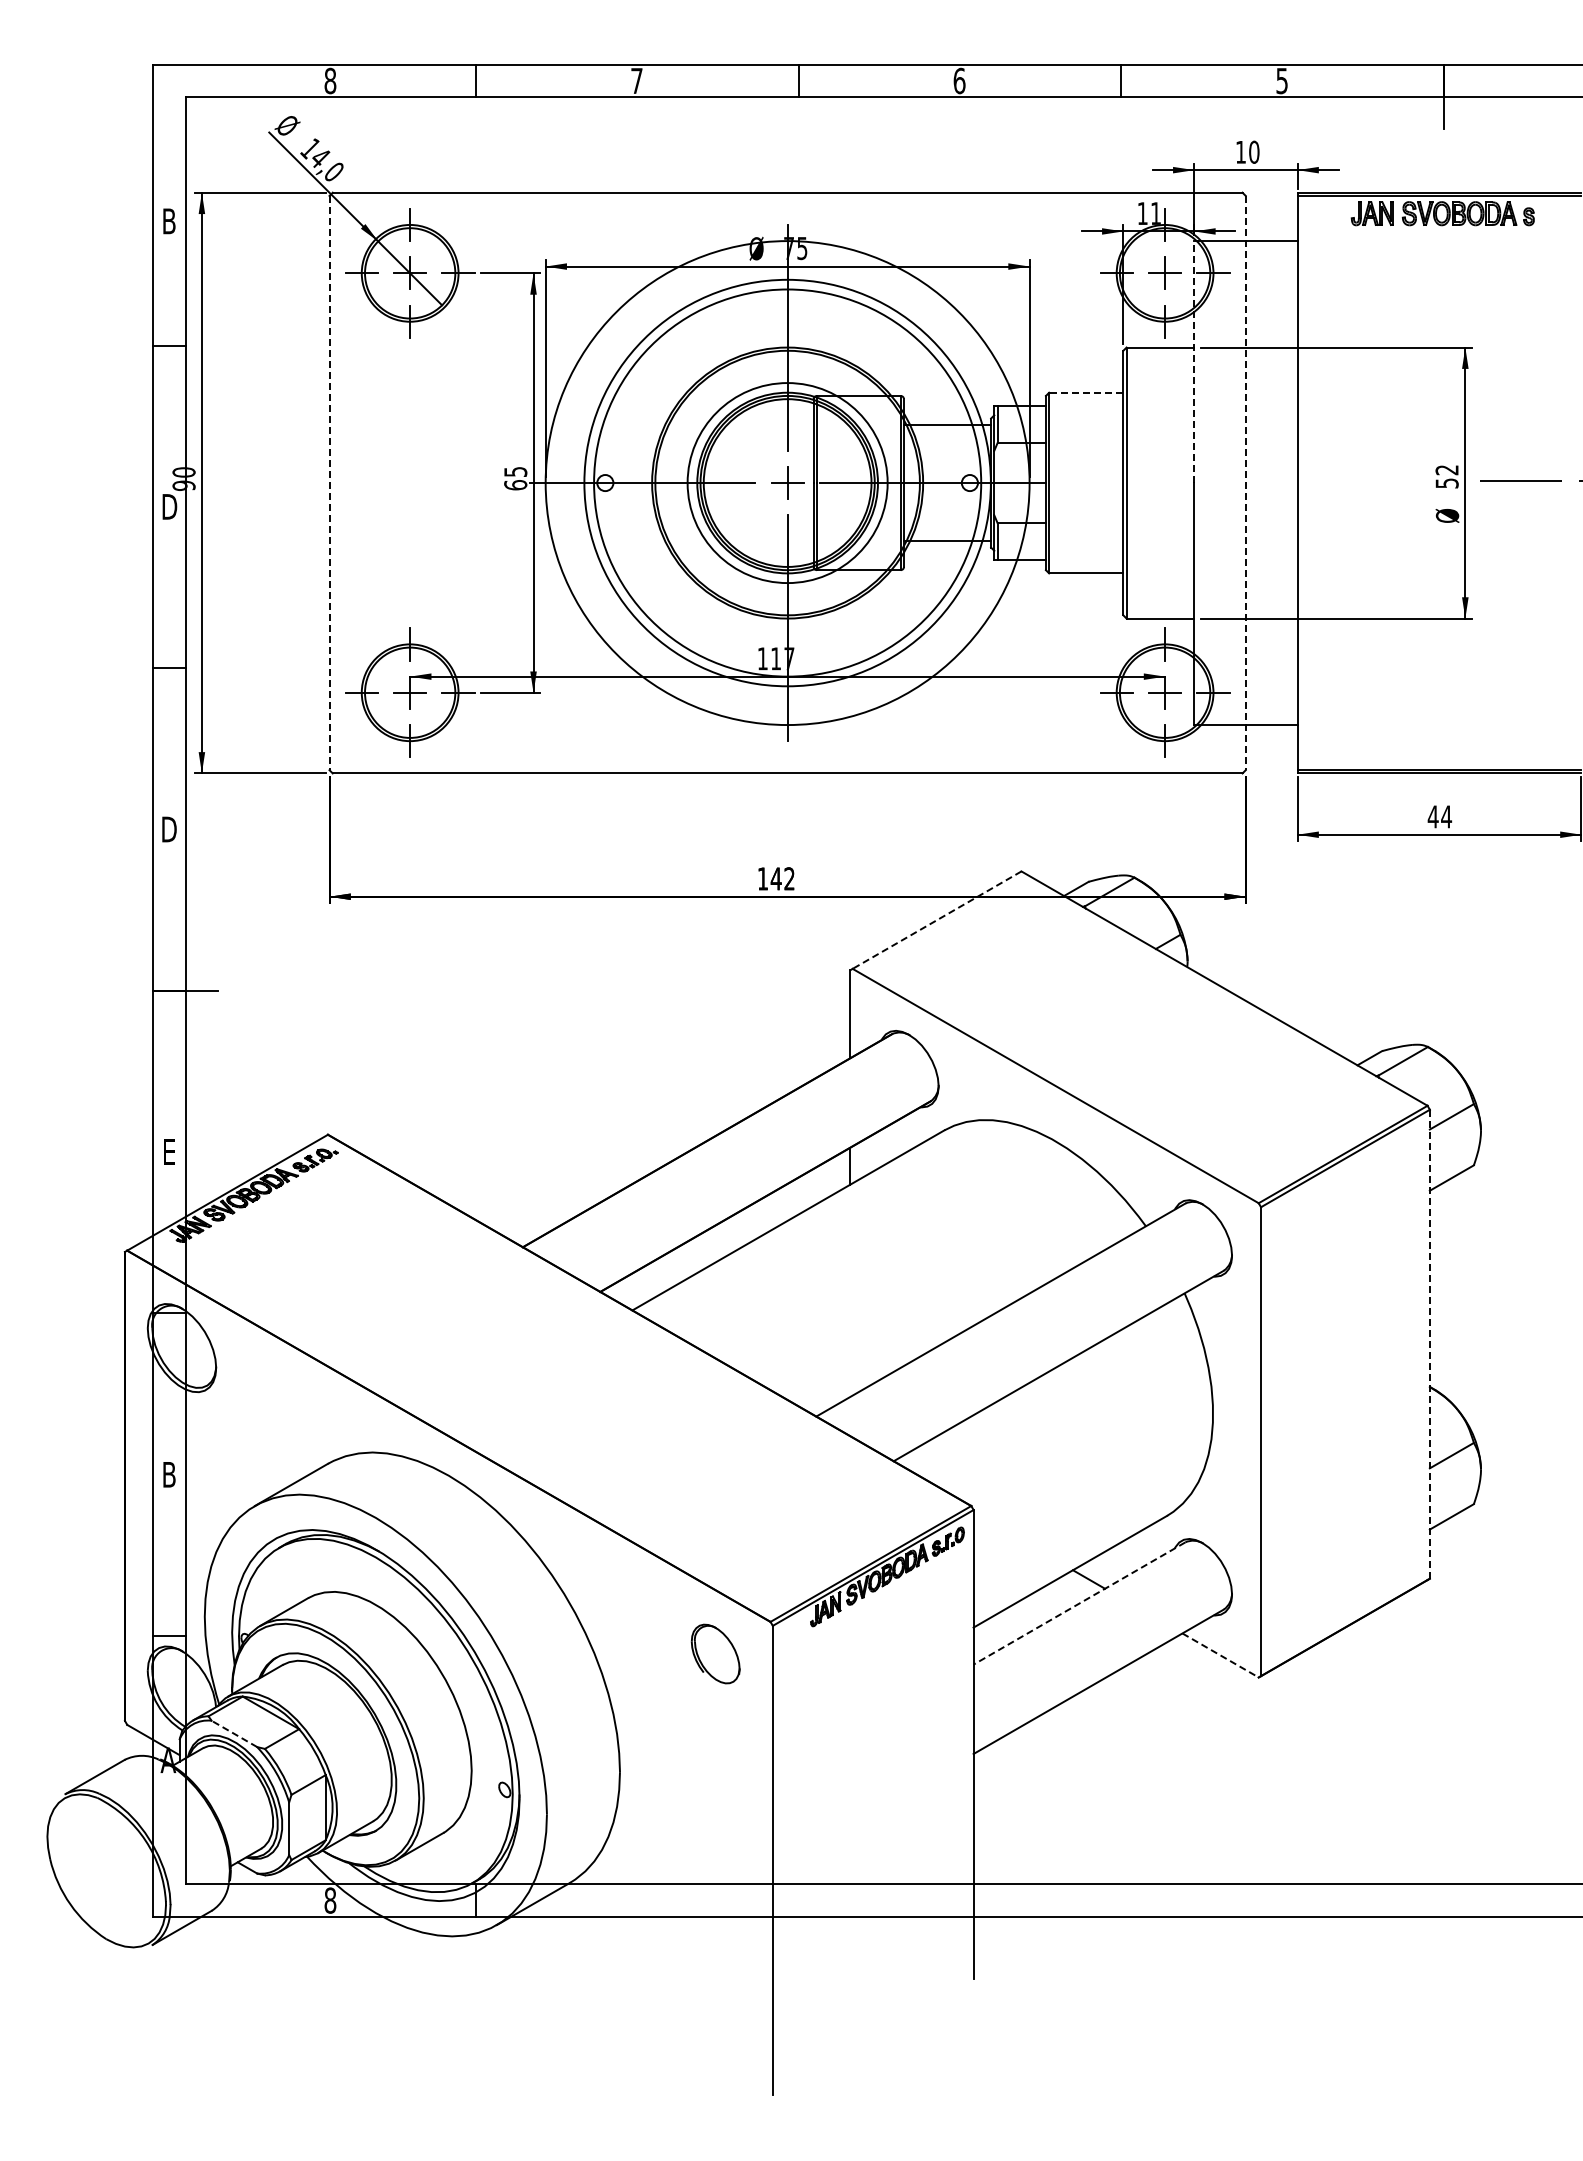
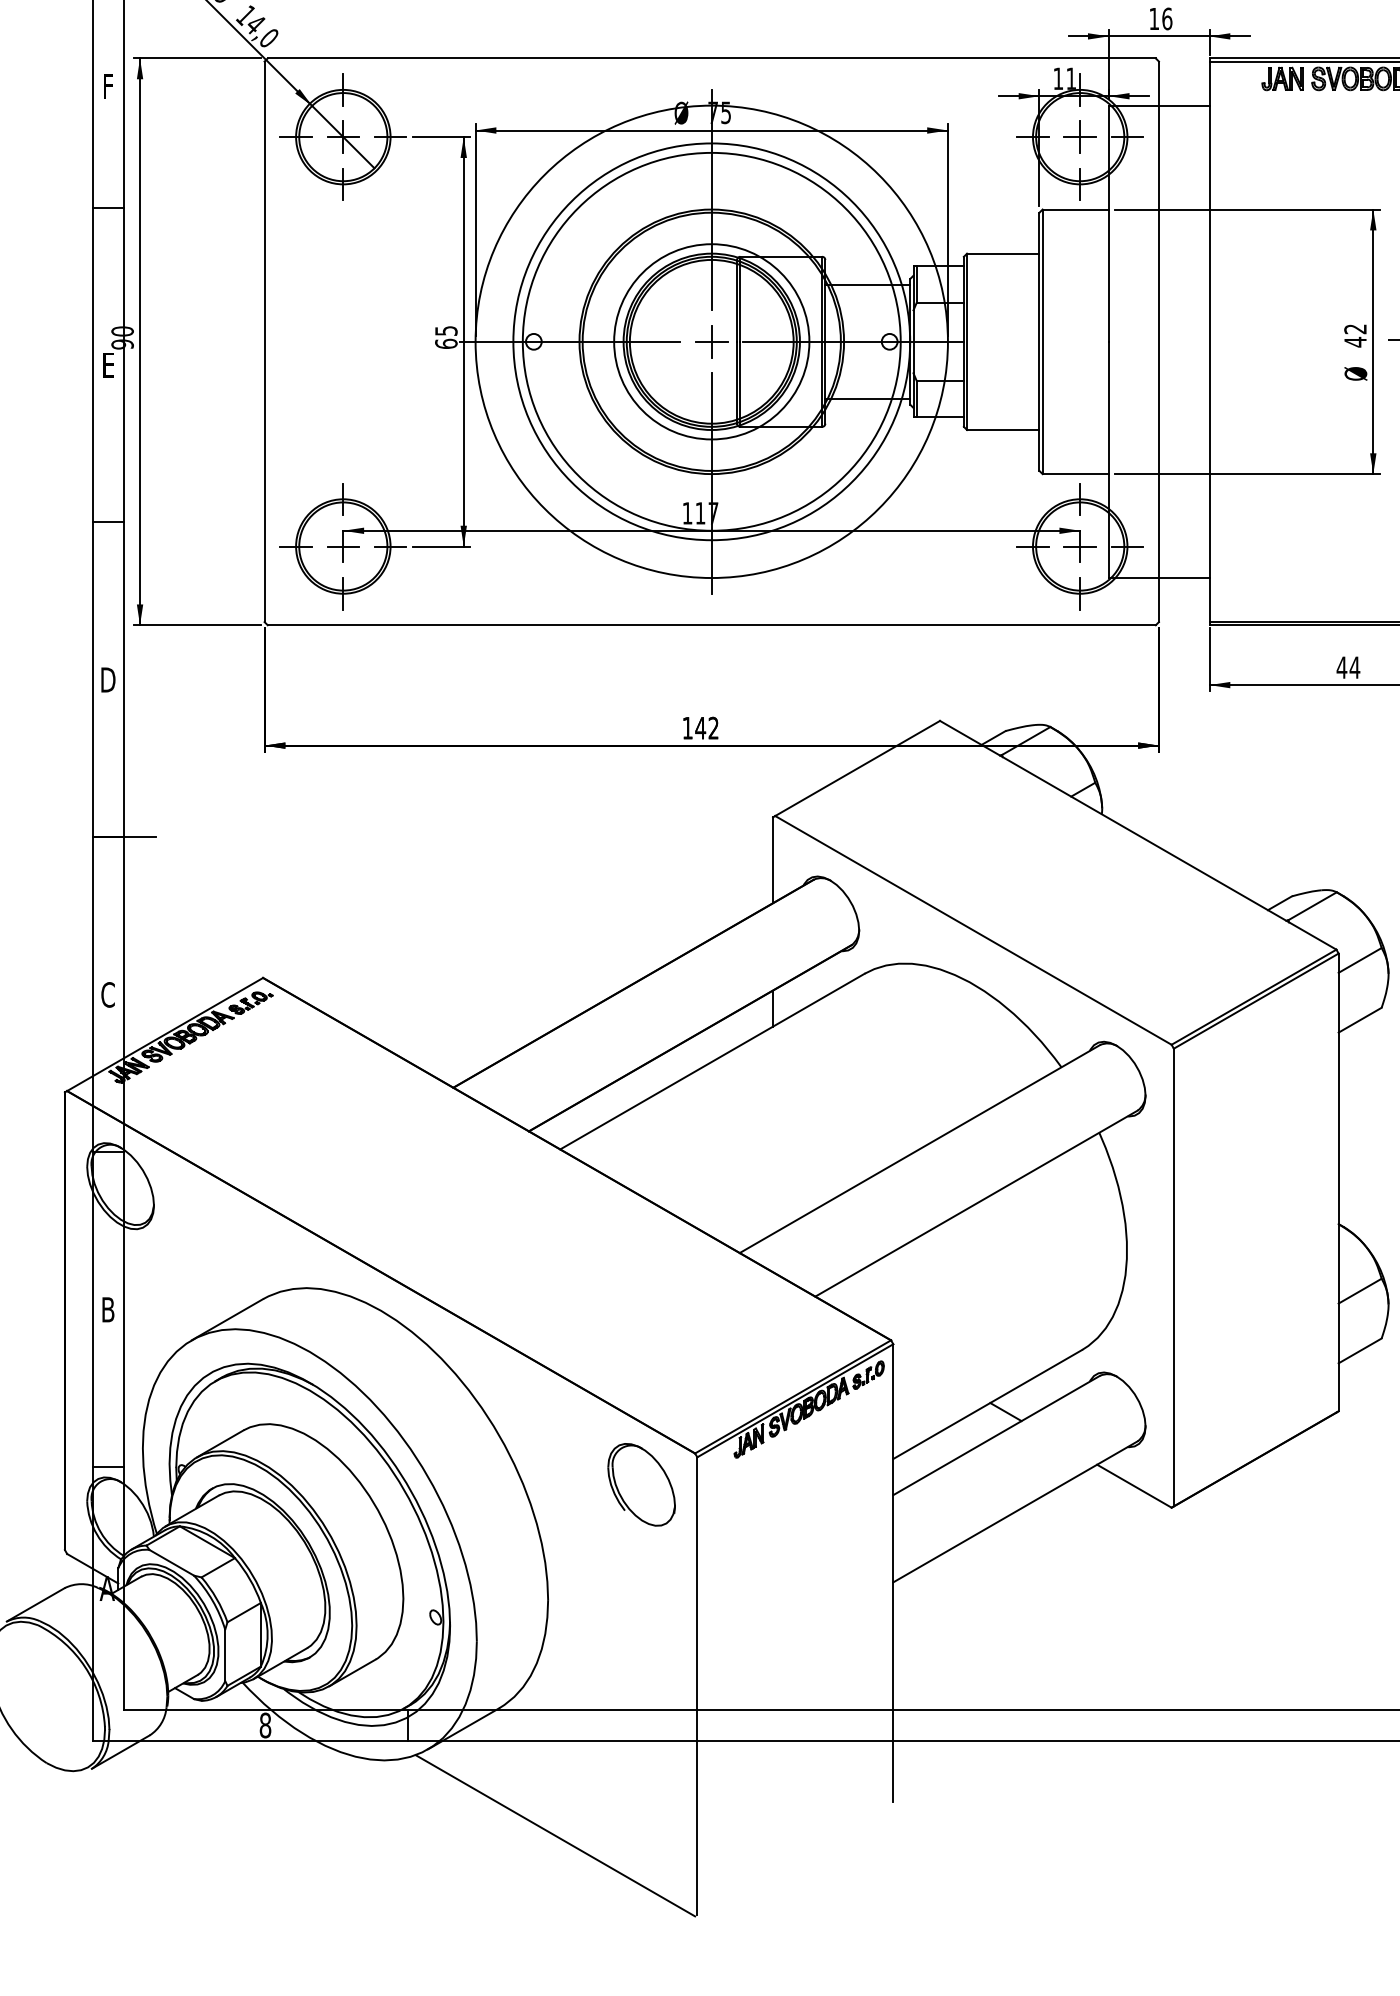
text: (1254, 151) -> (1167, 18), 10 -> 16
text: (169, 221) -> (108, 86), B -> F
line: (1194, 362) -> (1108, 224), dashed -> solid
line: (1085, 392) -> (1002, 253), dashed -> solid
line: (329, 483) -> (264, 342), dashed -> solid
line: (1245, 483) -> (1158, 342), dashed -> solid
text: (1446, 483) -> (1354, 342), 52 -> 42
text: (169, 506) -> (108, 364), D -> E
line: (936, 920) -> (857, 768), dashed -> solid
text: (169, 1152) -> (108, 995), E -> C
line: (1429, 1344) -> (1338, 1182), dashed -> solid
line: (1079, 1603) -> (996, 1435), dashed -> solid
part: (715, 1653) -> (641, 1484), size x1.43
line: (1221, 1655) -> (1135, 1486), dashed -> solid
line: (234, 1733) -> (171, 1562), dashed -> solid
line: (627, 2013) -> (555, 1835), added

